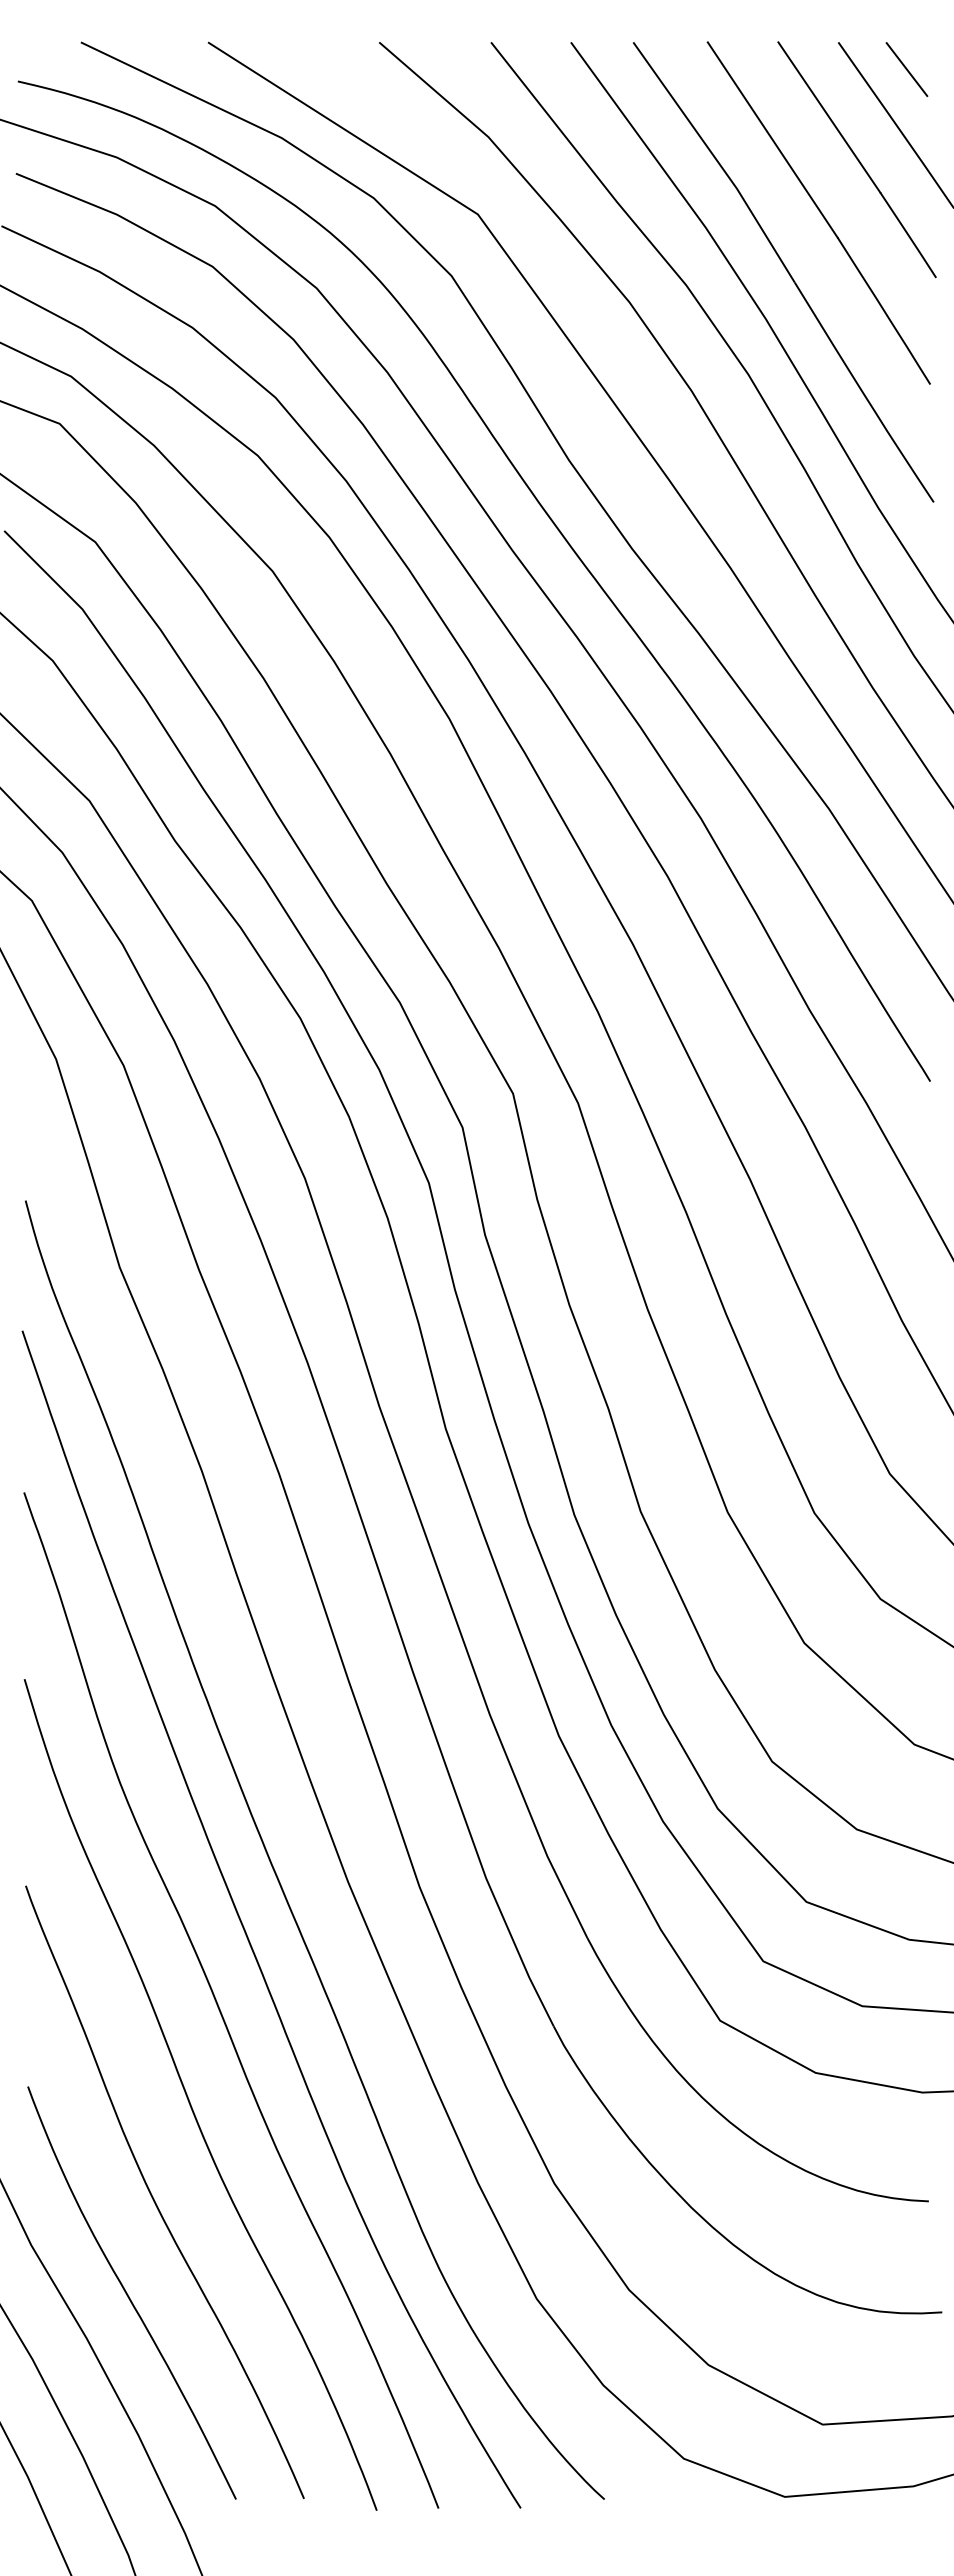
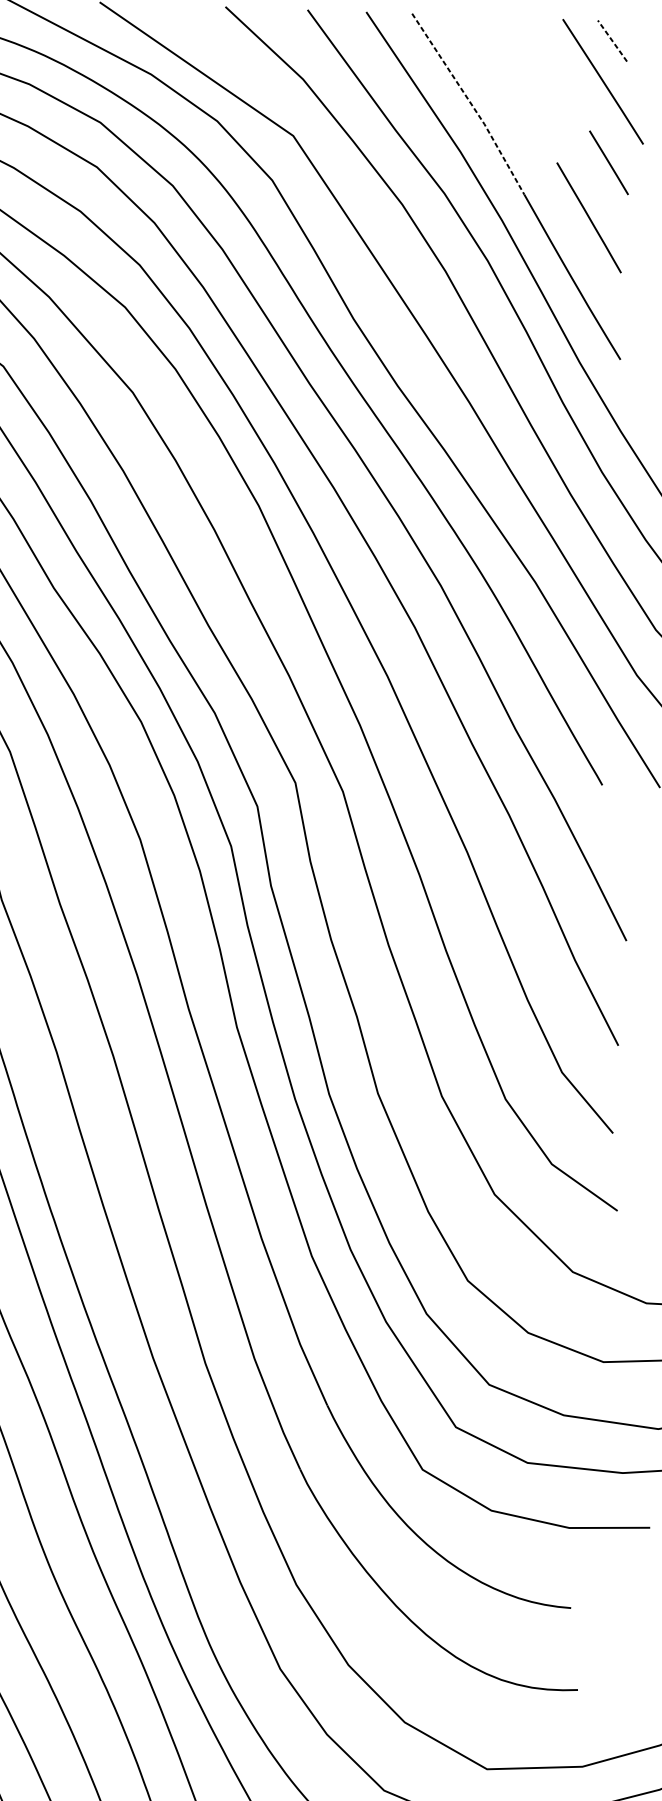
line: (906, 69) -> (612, 40), solid -> dashed
line: (829, 117) -> (554, 74), removed
line: (772, 139) -> (511, 88), removed
line: (717, 161) -> (470, 103), solid -> dashed

